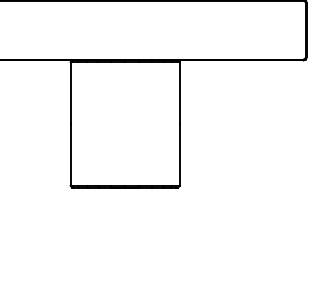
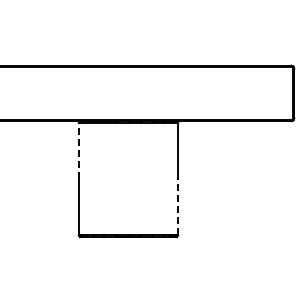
line: (70, 92) -> (78, 150), solid -> dashed
line: (179, 153) -> (178, 206), solid -> dashed

